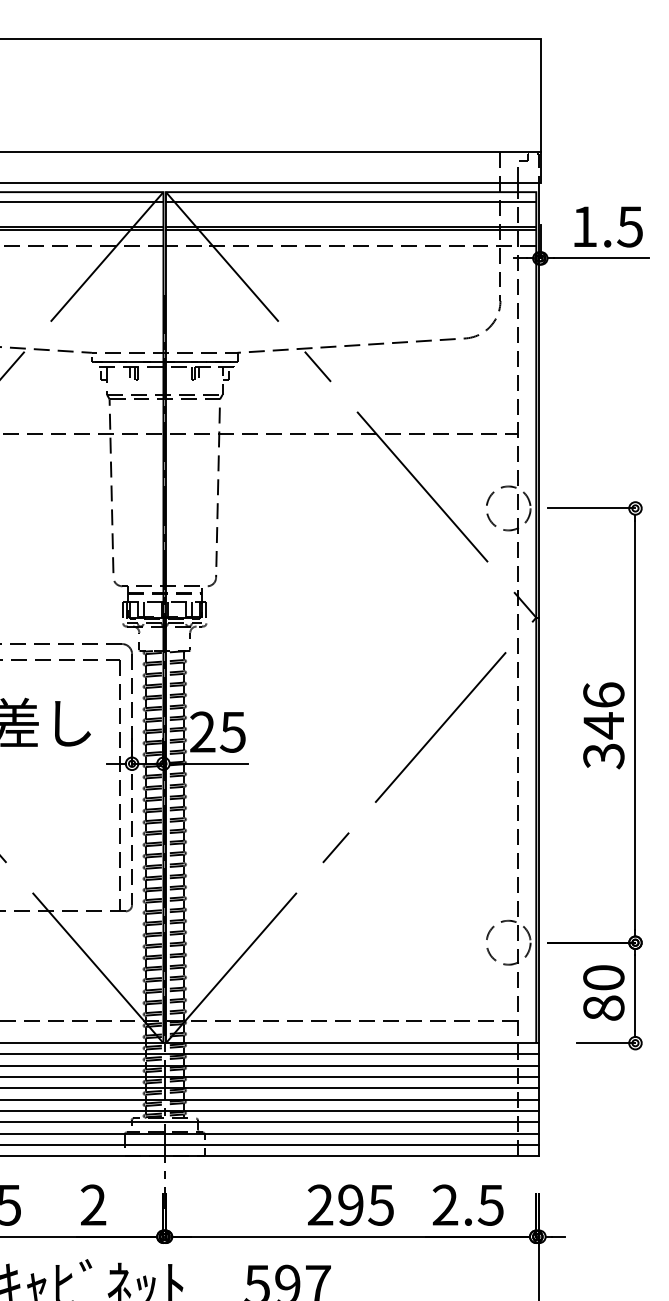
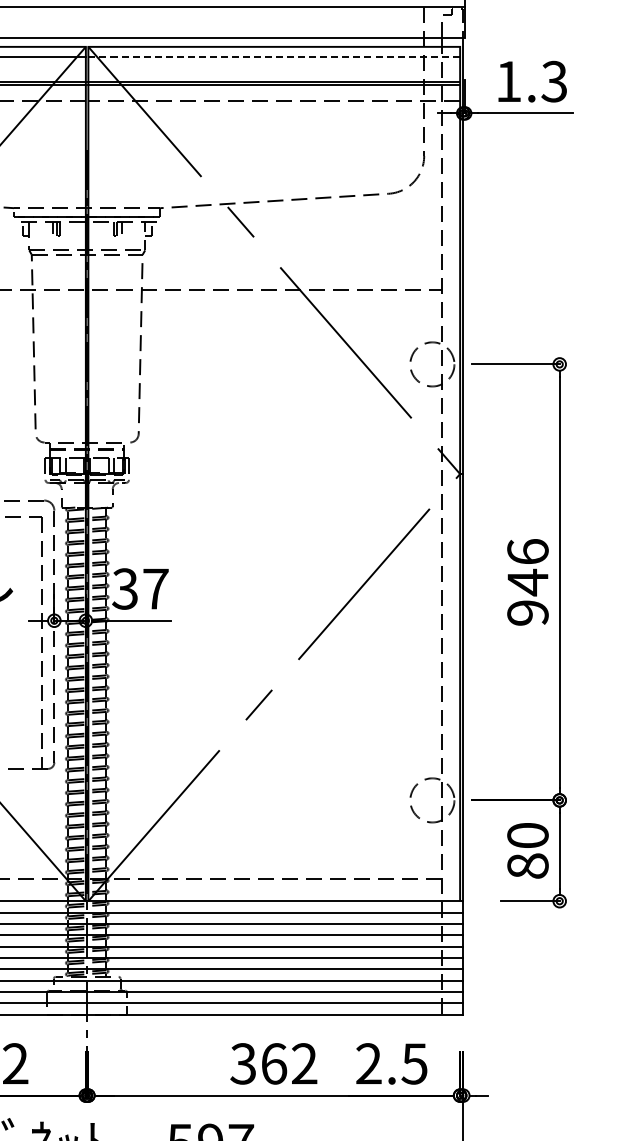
line: (351, 202) -> (274, 57), solid -> dashed
text: (629, 226) -> (553, 81), 1.5 -> 1.3
text: (217, 731) -> (140, 588), 25 -> 37
text: (603, 756) -> (527, 613), 346 -> 946
text: (350, 1204) -> (273, 1063), 295 -> 362

